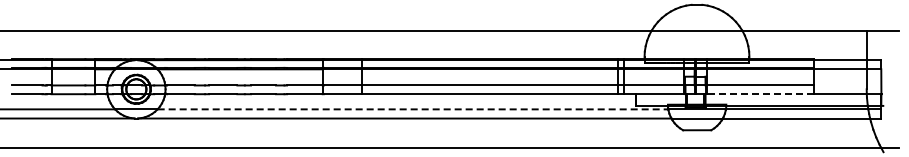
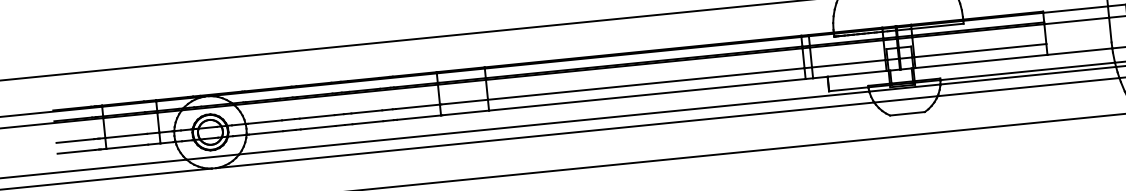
line: (760, 94) -> (981, 61), dashed -> solid
line: (413, 109) -> (554, 123), dashed -> solid

